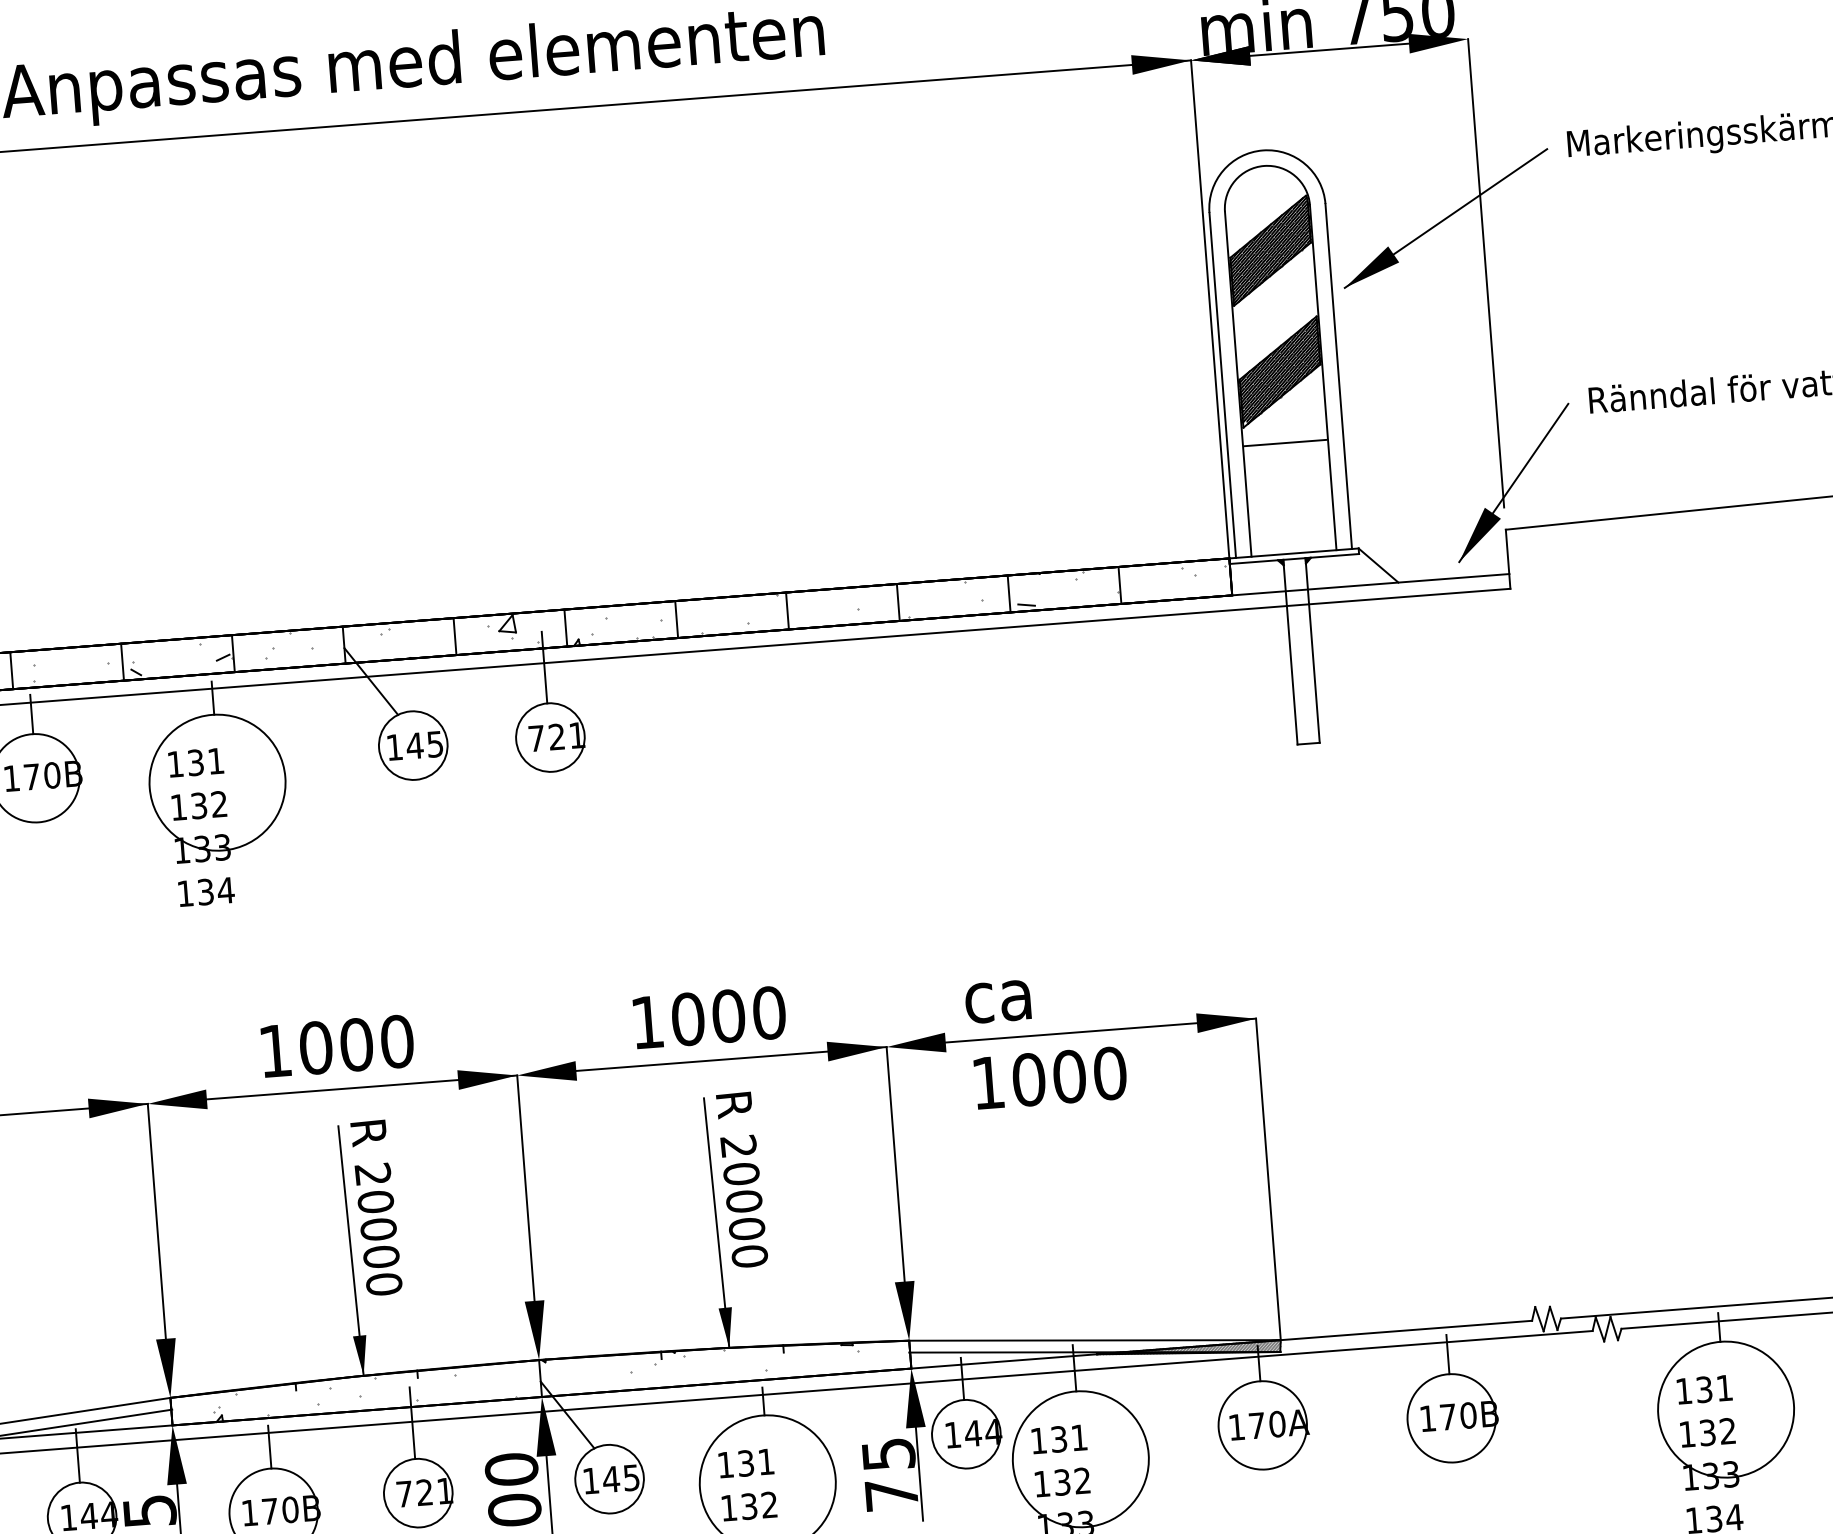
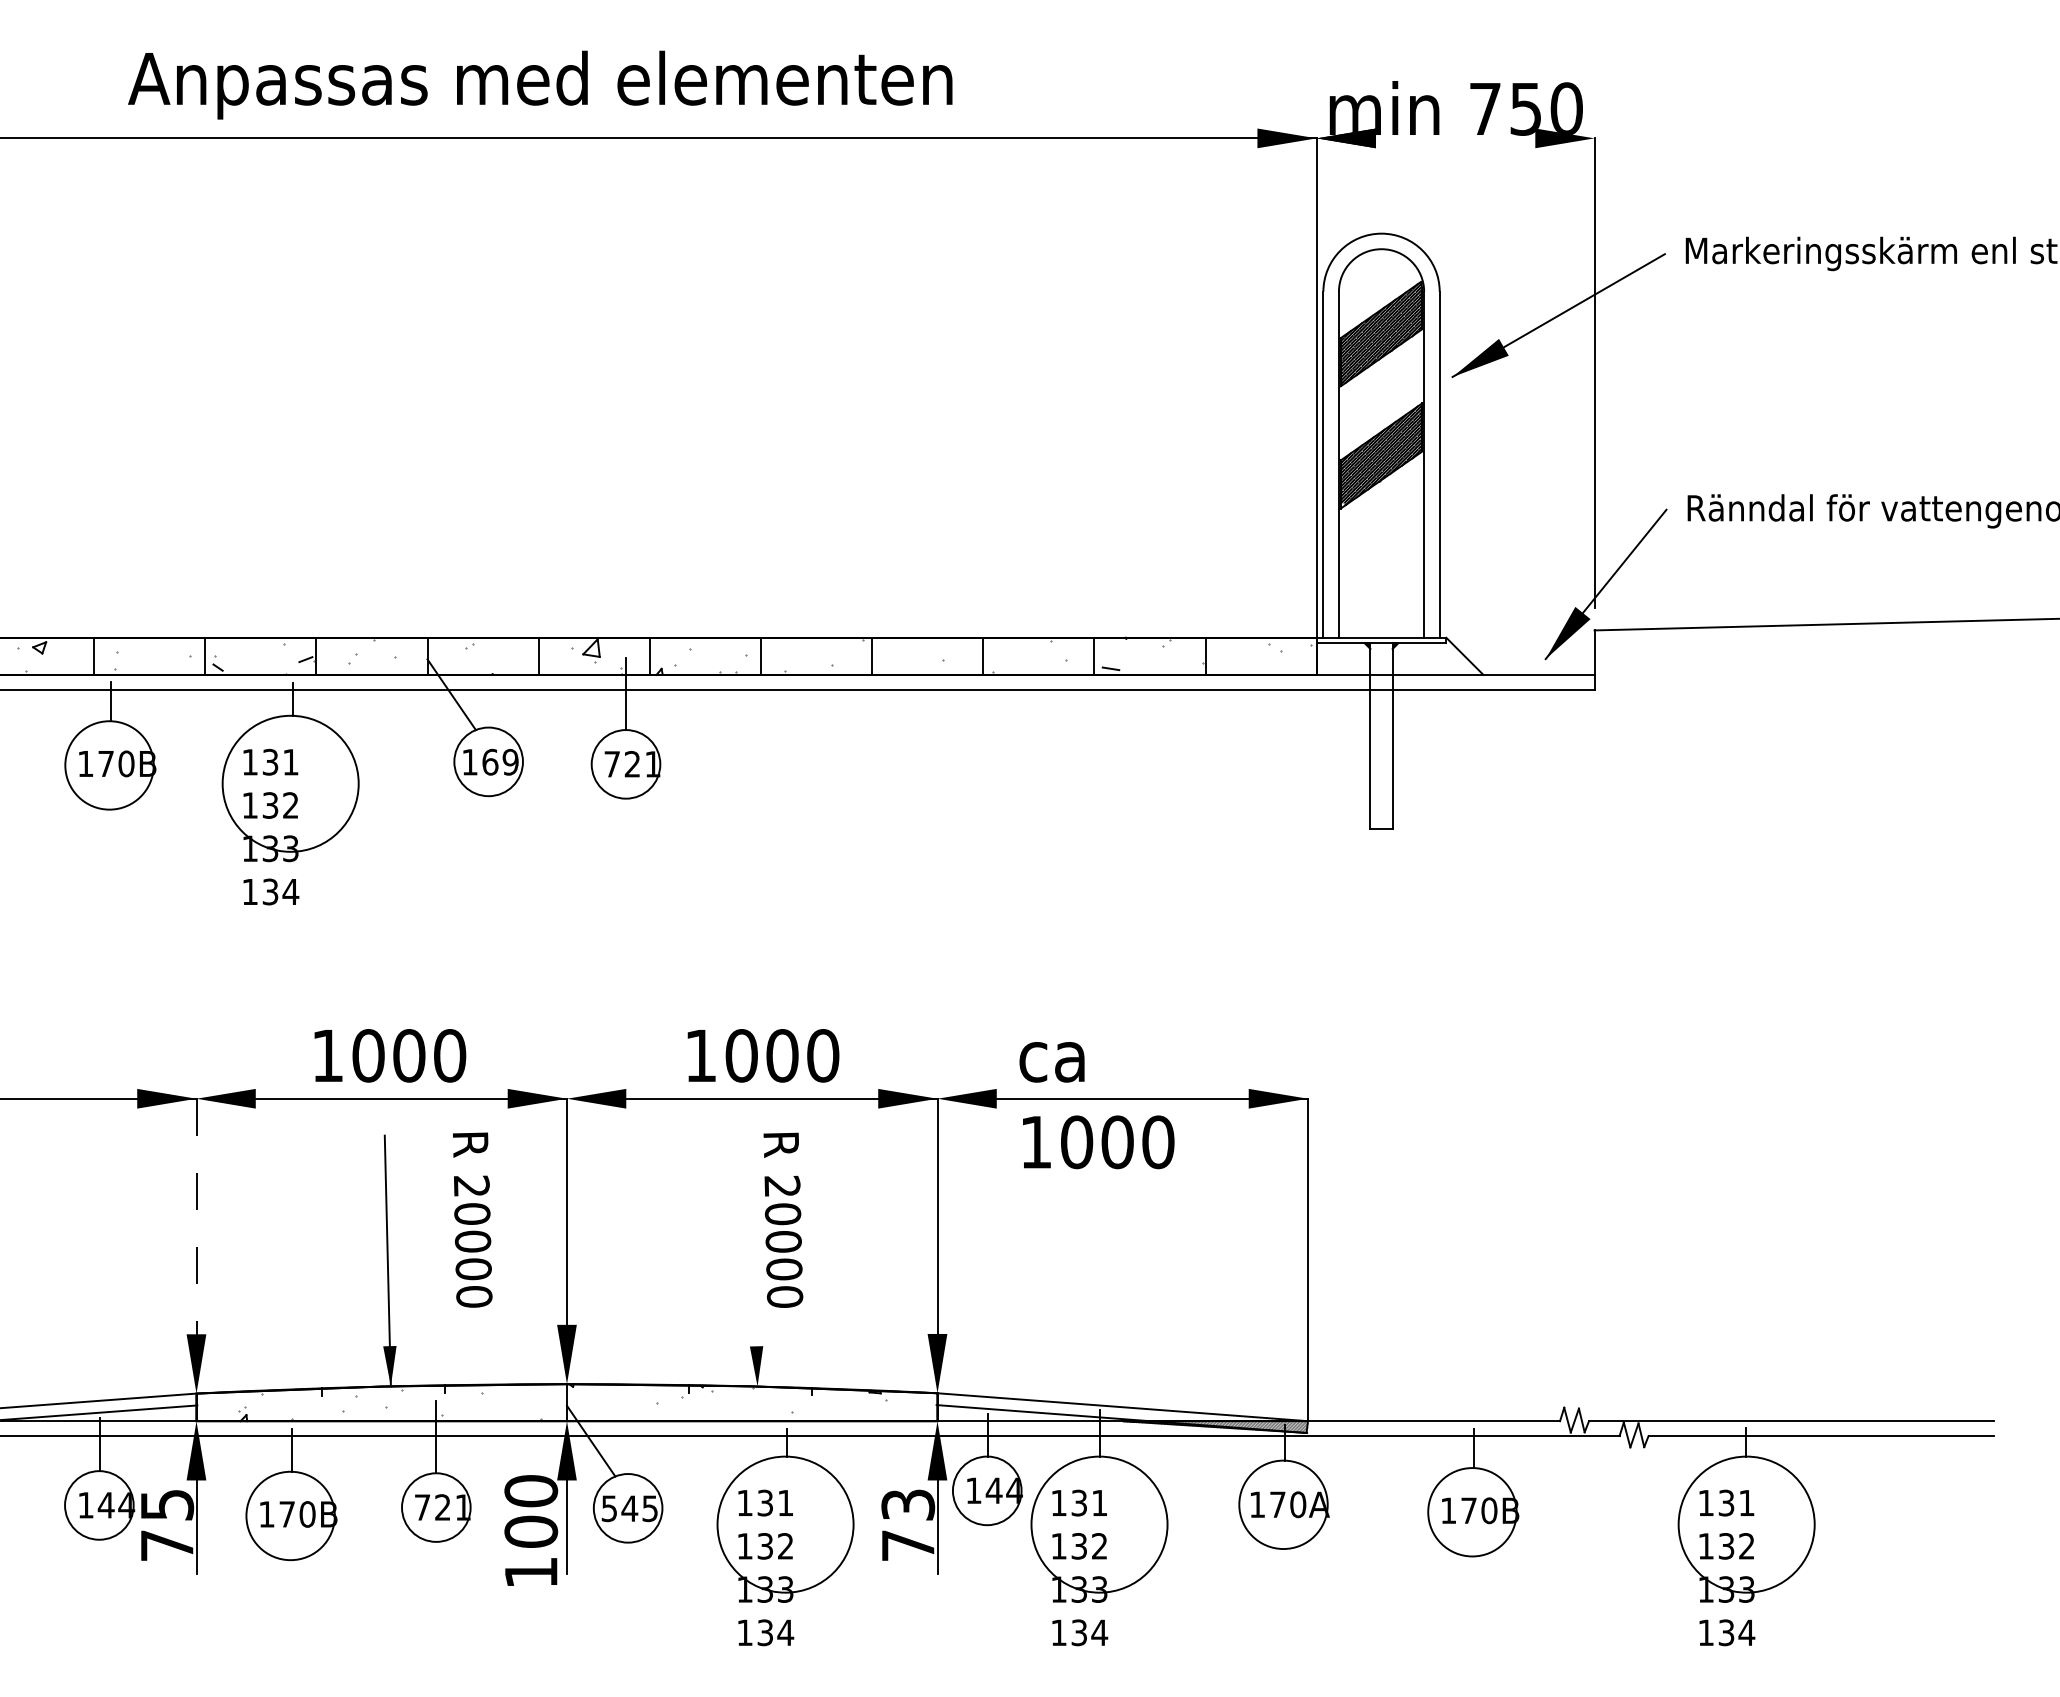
line: (1329, 49) -> (1455, 138), removed
line: (1285, 443) -> (1381, 527), removed
text: (424, 744) -> (499, 761), 145 -> 169
text: (376, 1207) -> (472, 1219), moved
line: (716, 1222) -> (754, 1260), removed
line: (157, 1236) -> (196, 1231), solid -> dashed
text: (887, 1453) -> (907, 1504), 75 -> 73
text: (590, 1480) -> (608, 1508), 145 -> 545

